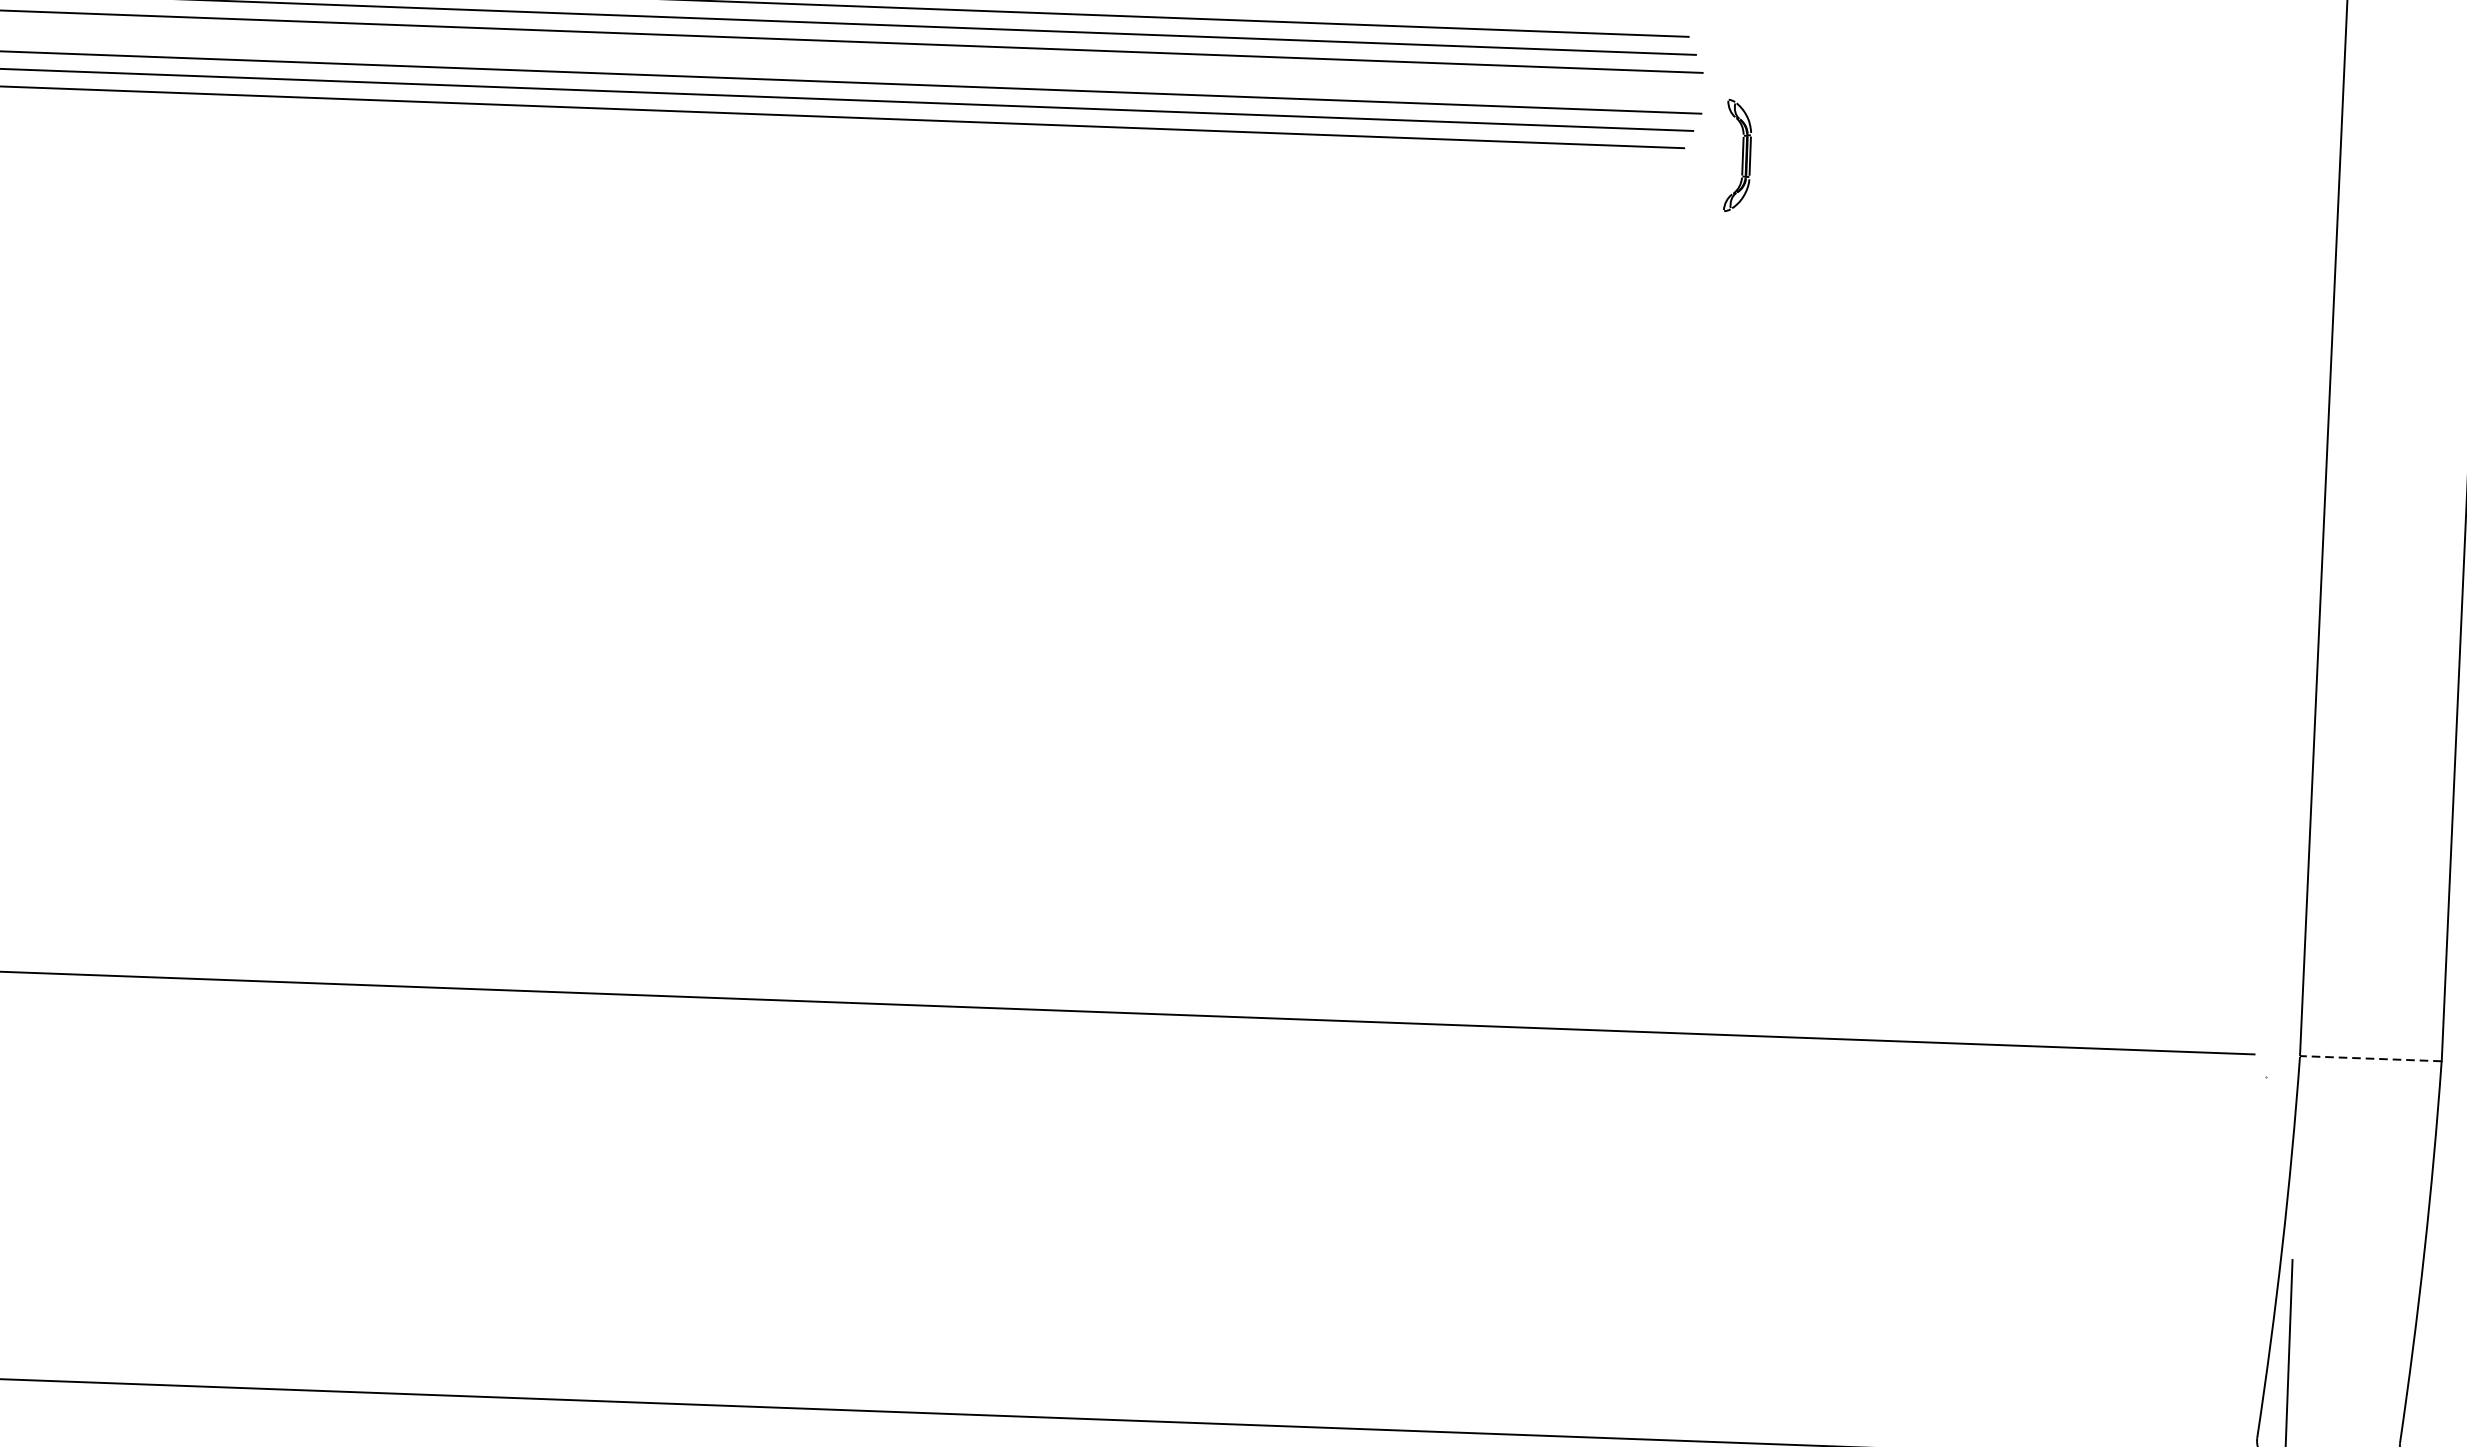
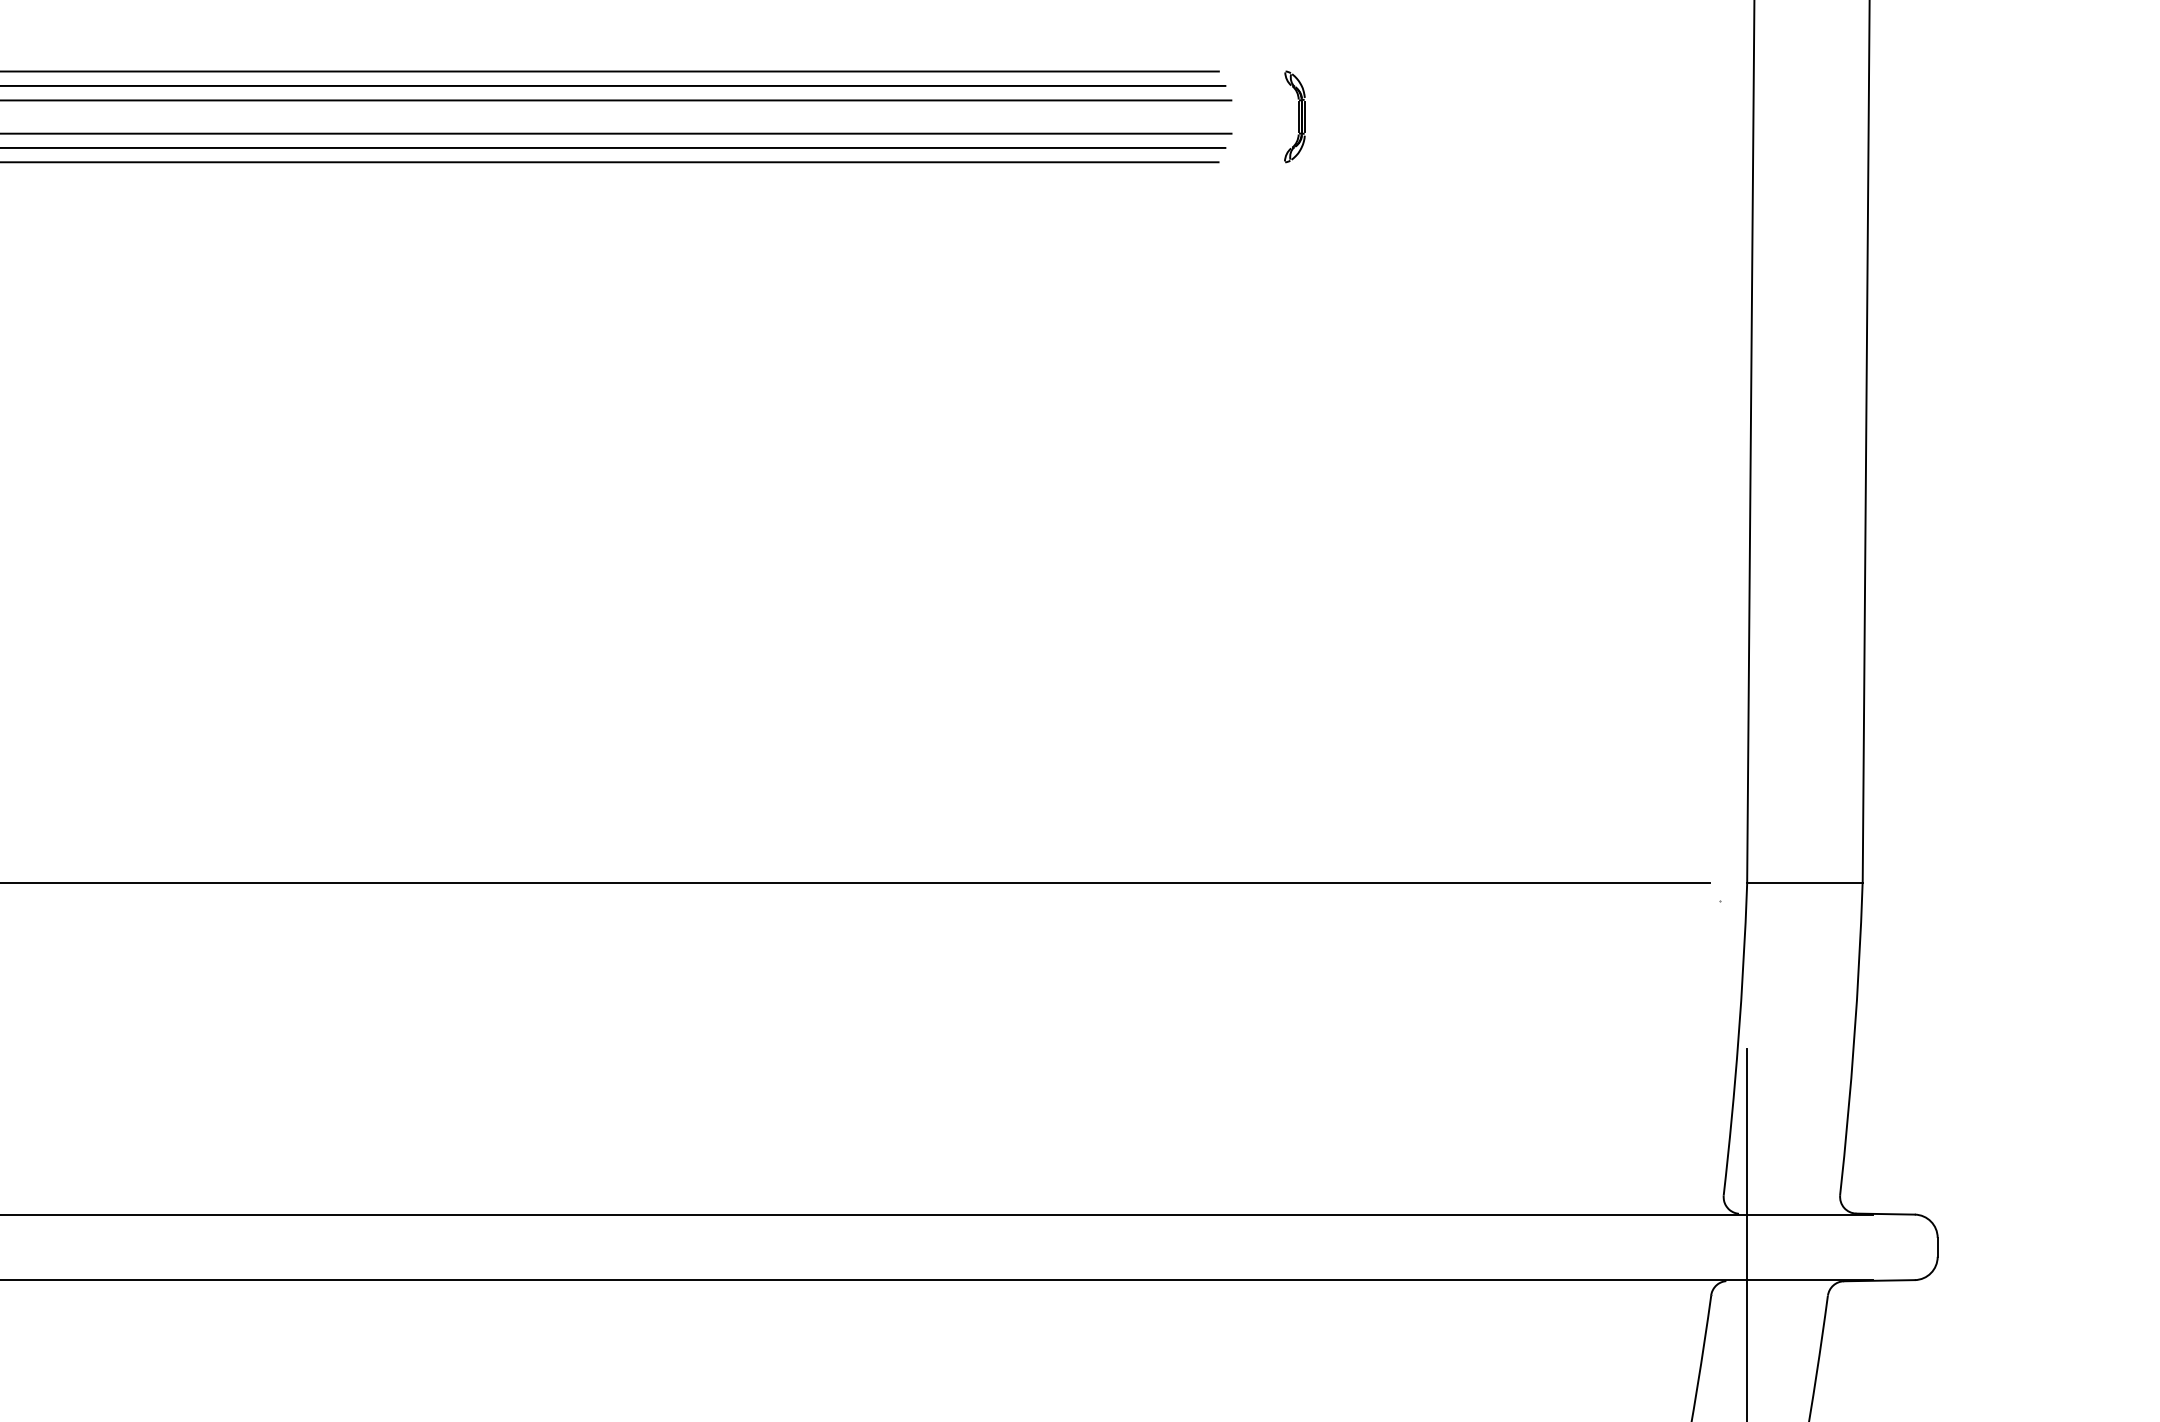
part: (1737, 155) -> (1294, 116), moved
line: (2370, 1058) -> (1804, 882), dashed -> solid

